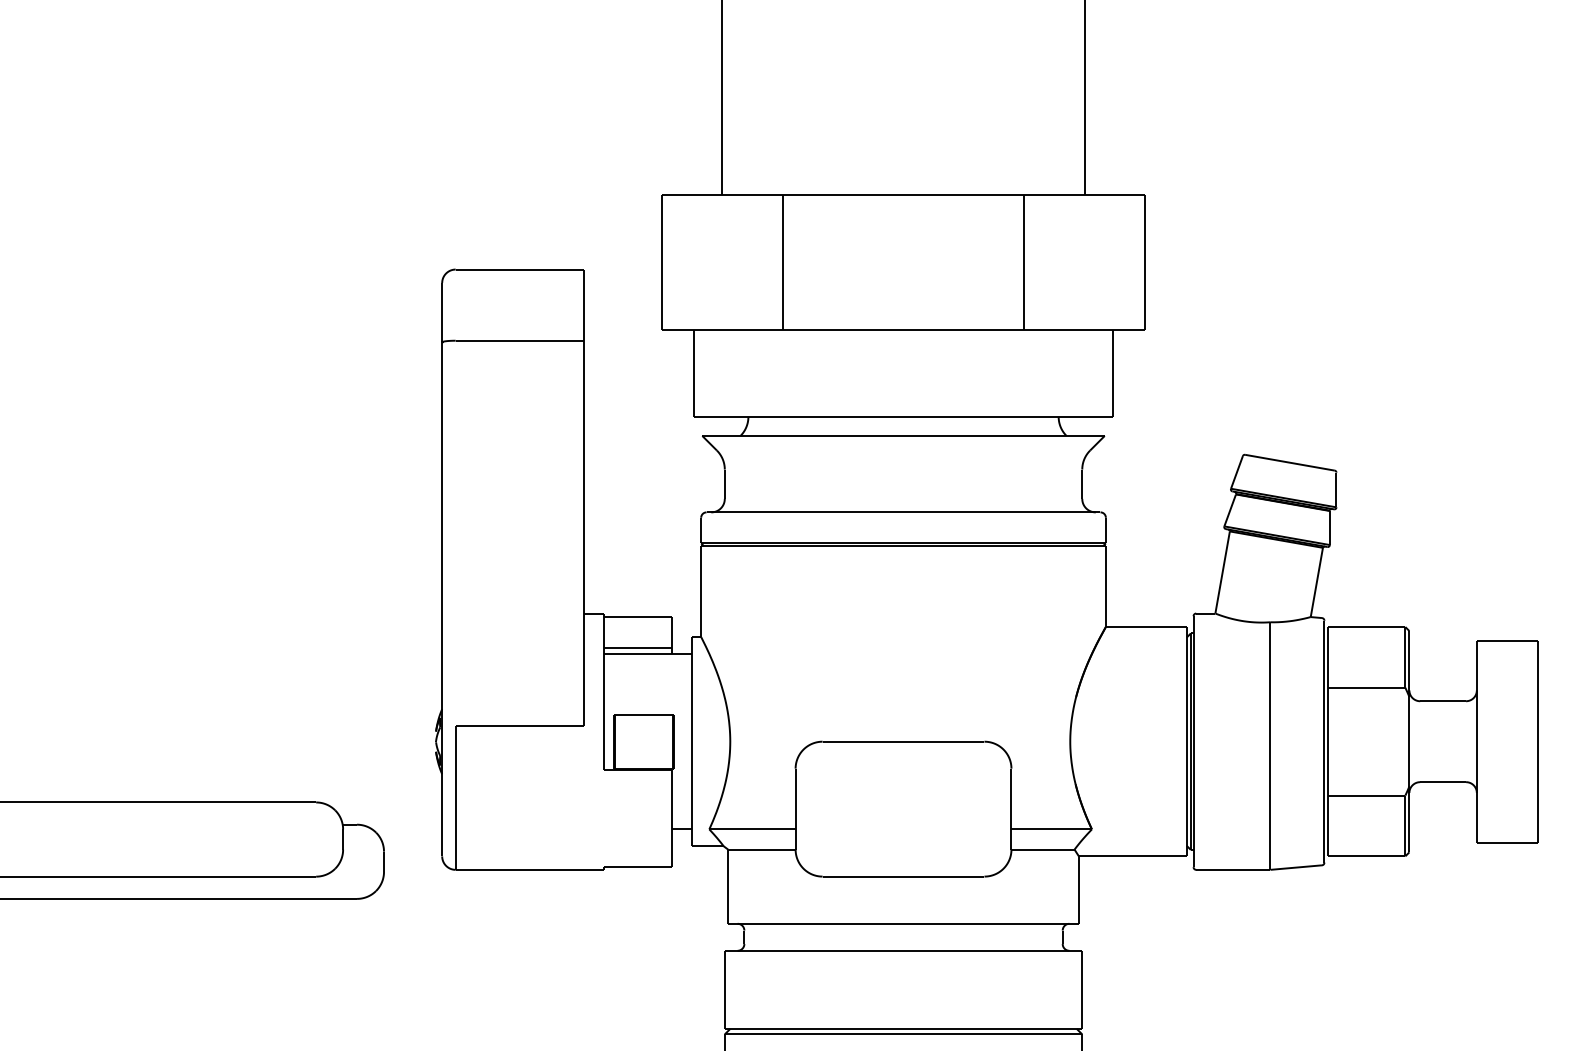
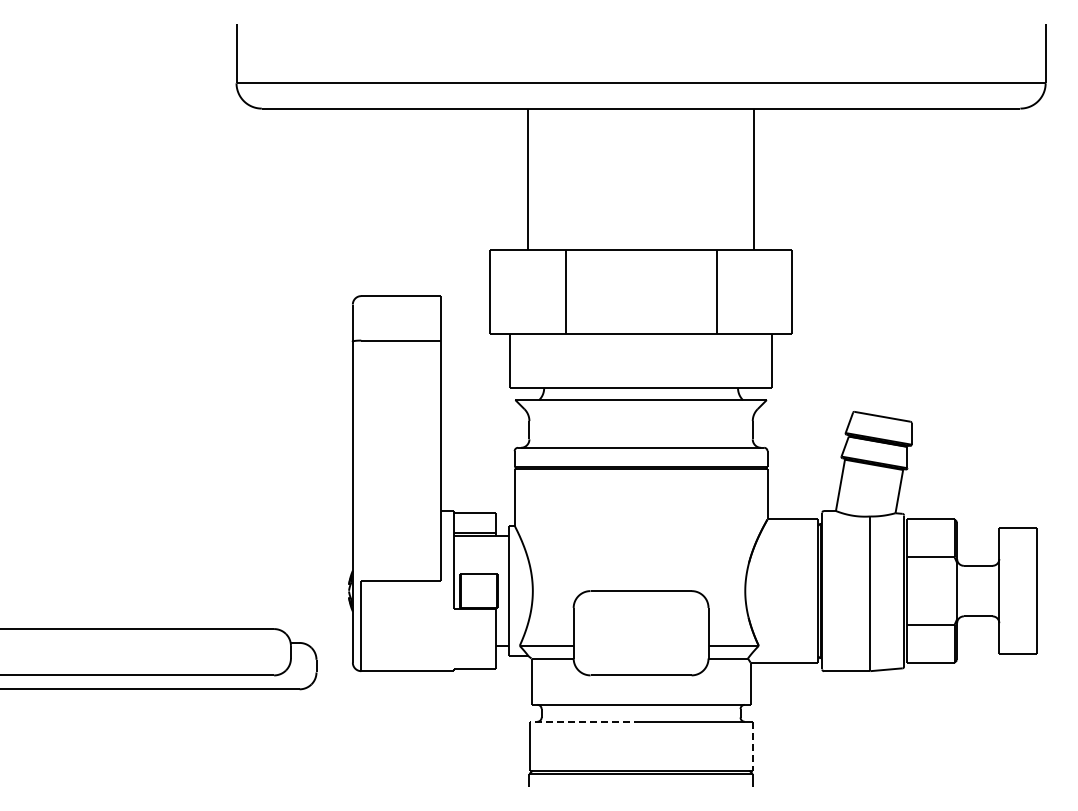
line: (814, 950) -> (585, 721), solid -> dashed
line: (1081, 990) -> (752, 746), solid -> dashed

